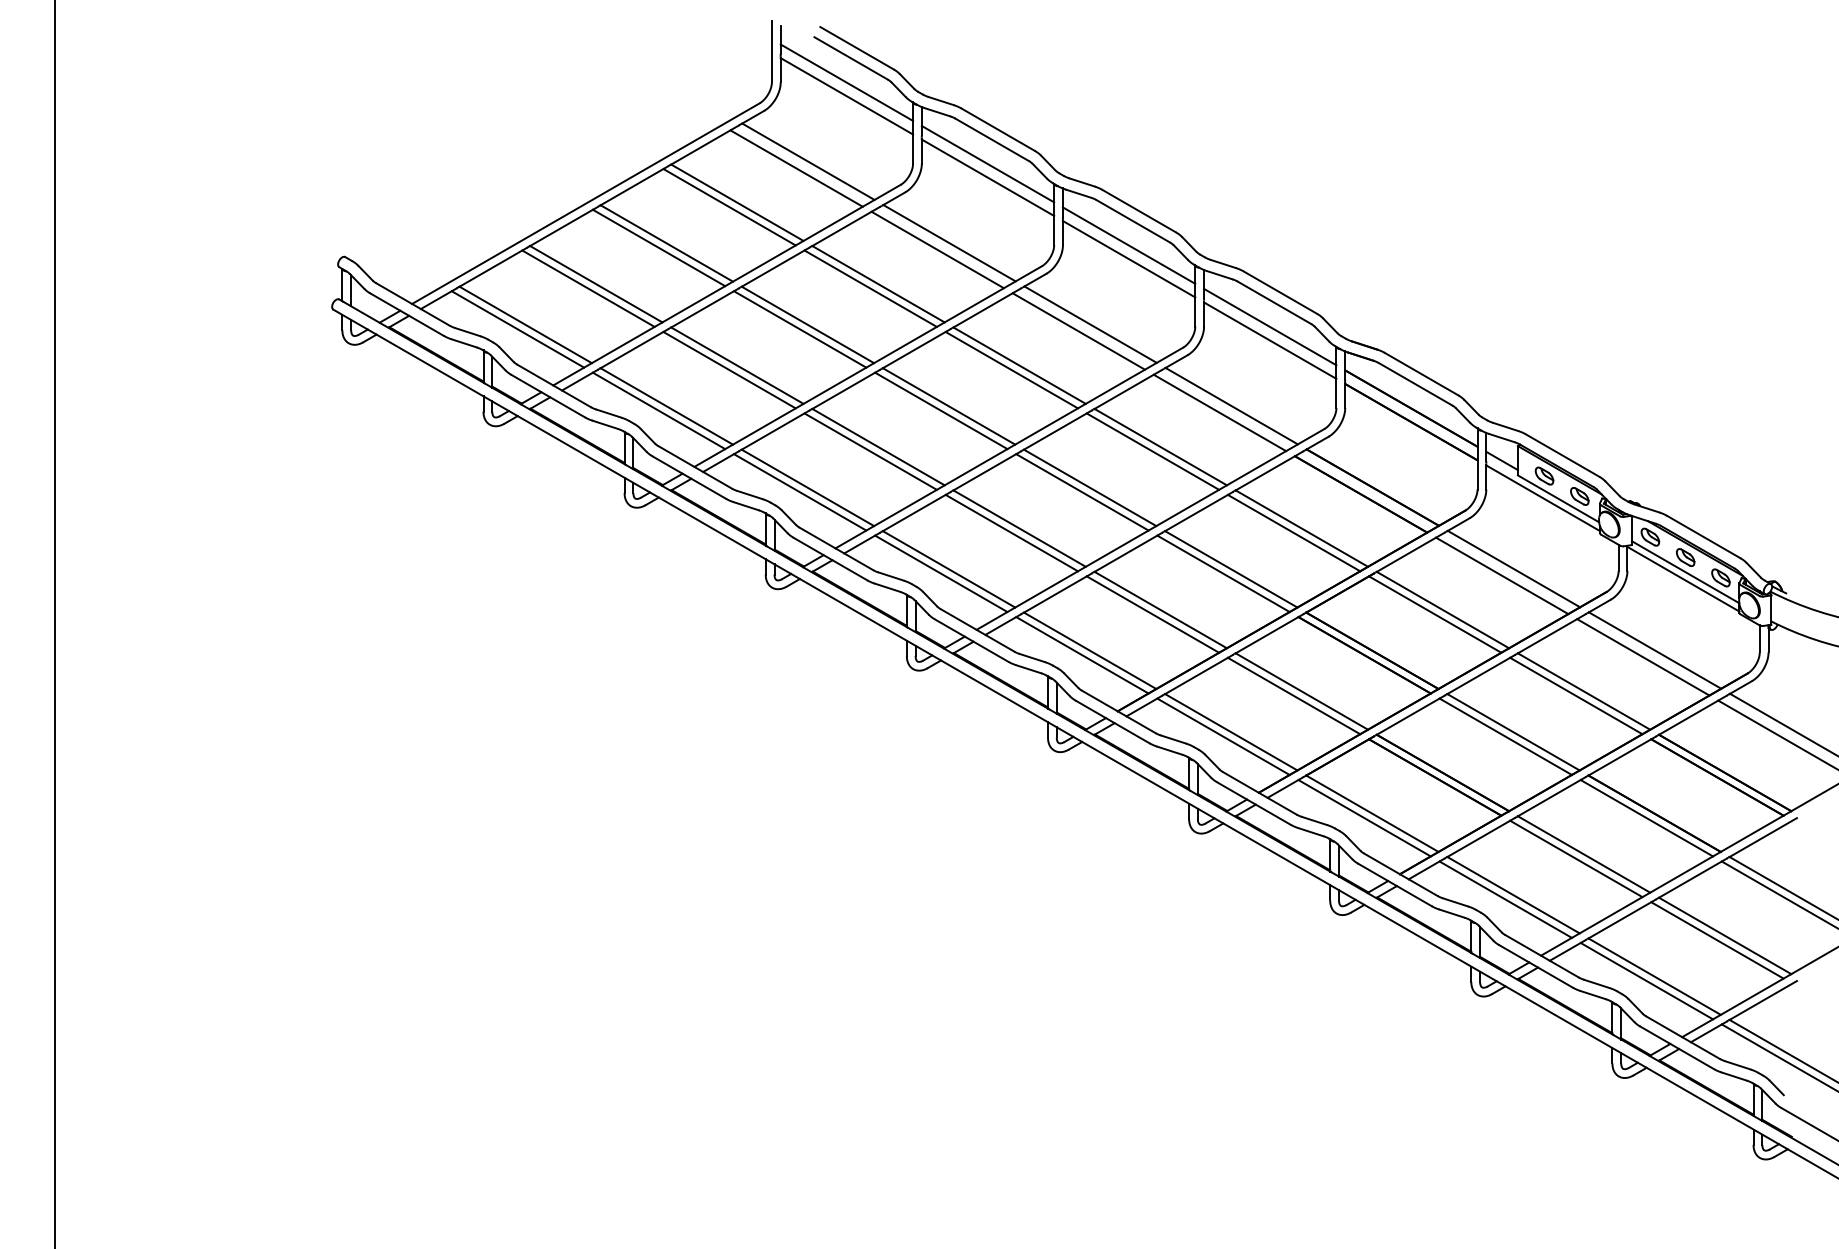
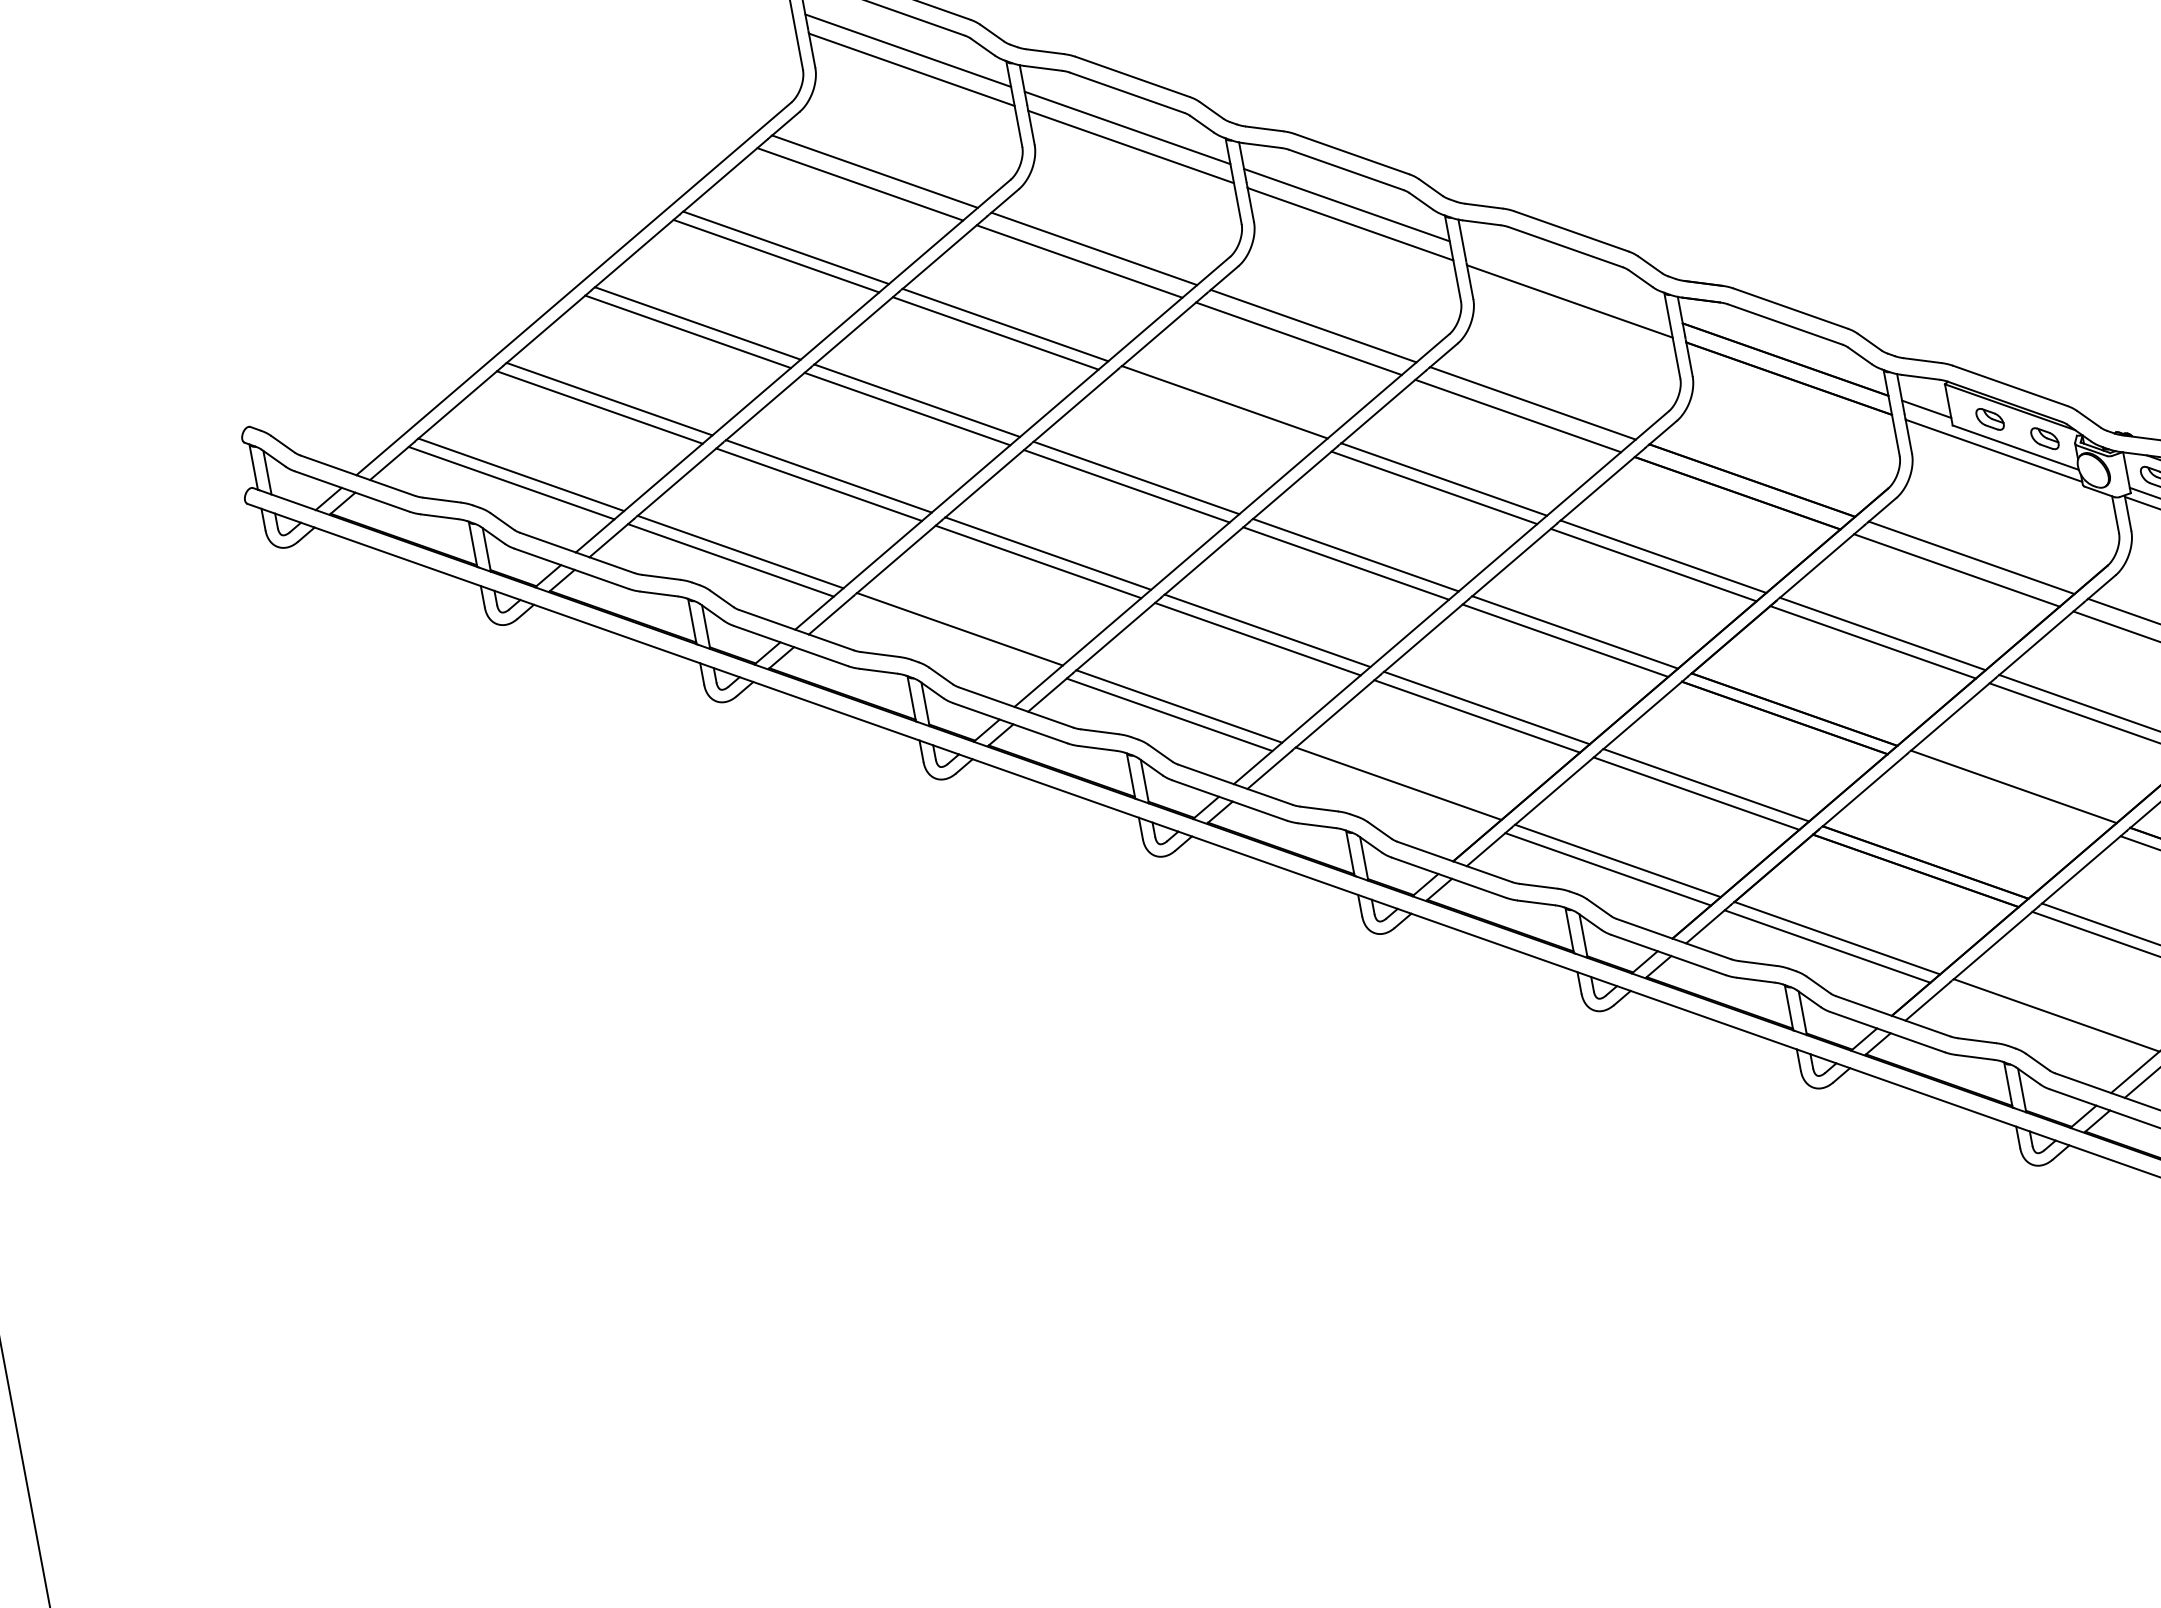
line: (1270, 326) -> (1566, 281), removed
line: (1011, 369) -> (1214, 409), removed
line: (800, 492) -> (950, 637), removed
line: (1082, 655) -> (1389, 792), removed
line: (1505, 736) -> (2003, 794), removed
line: (1505, 899) -> (2046, 1023), removed

